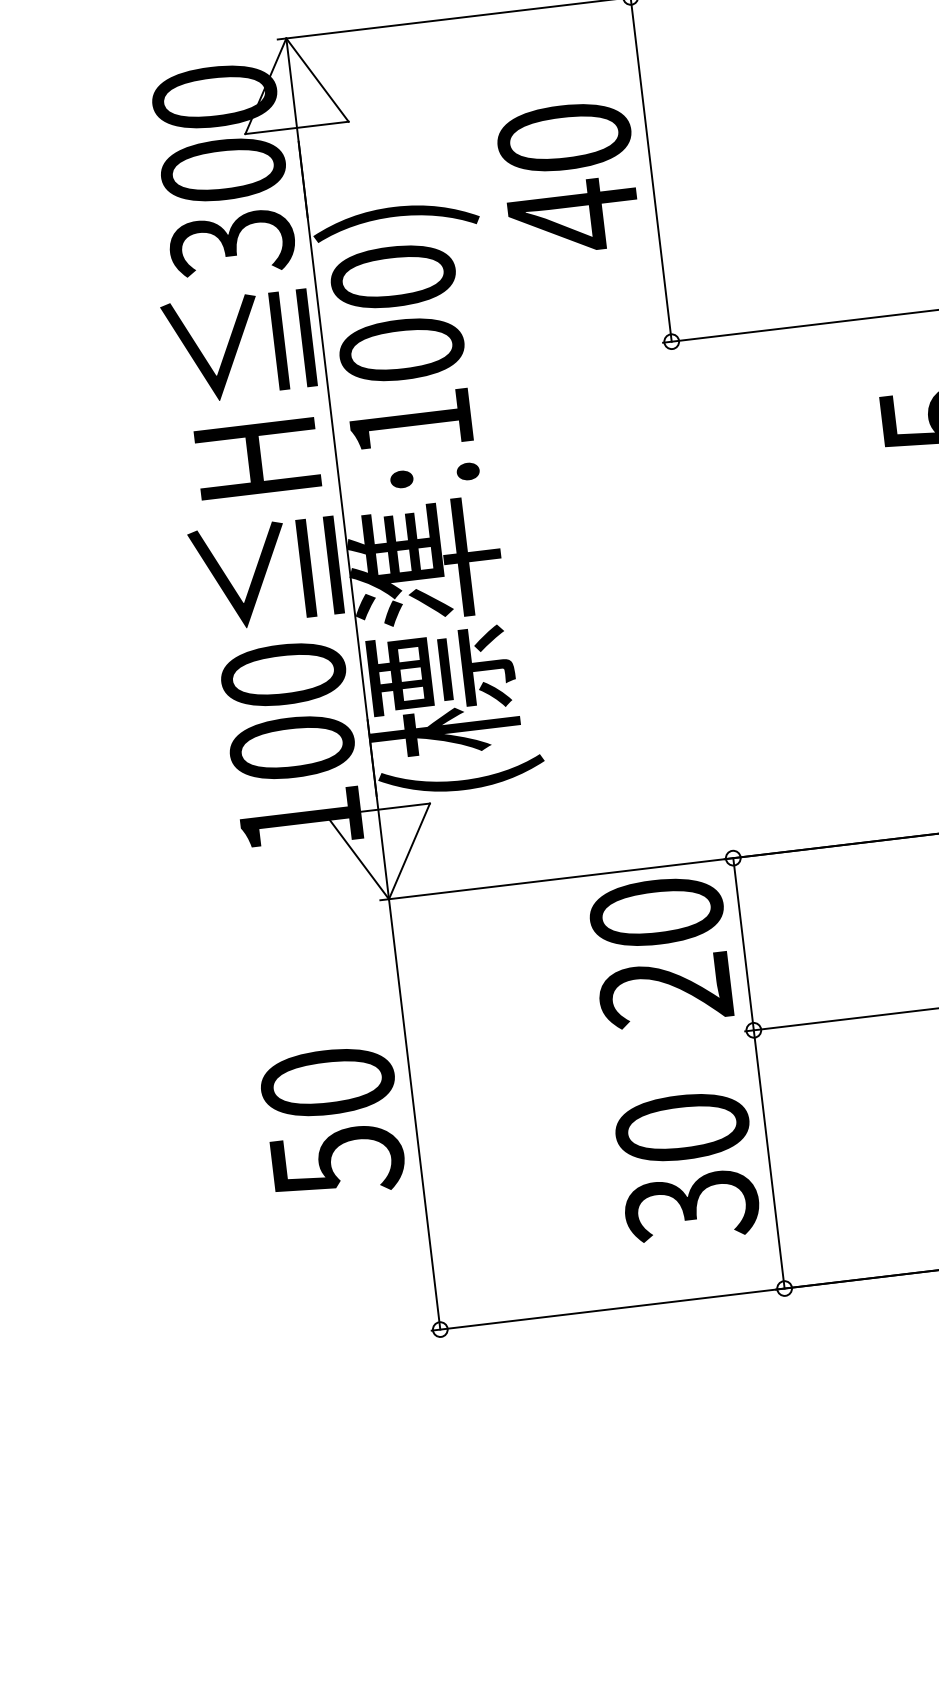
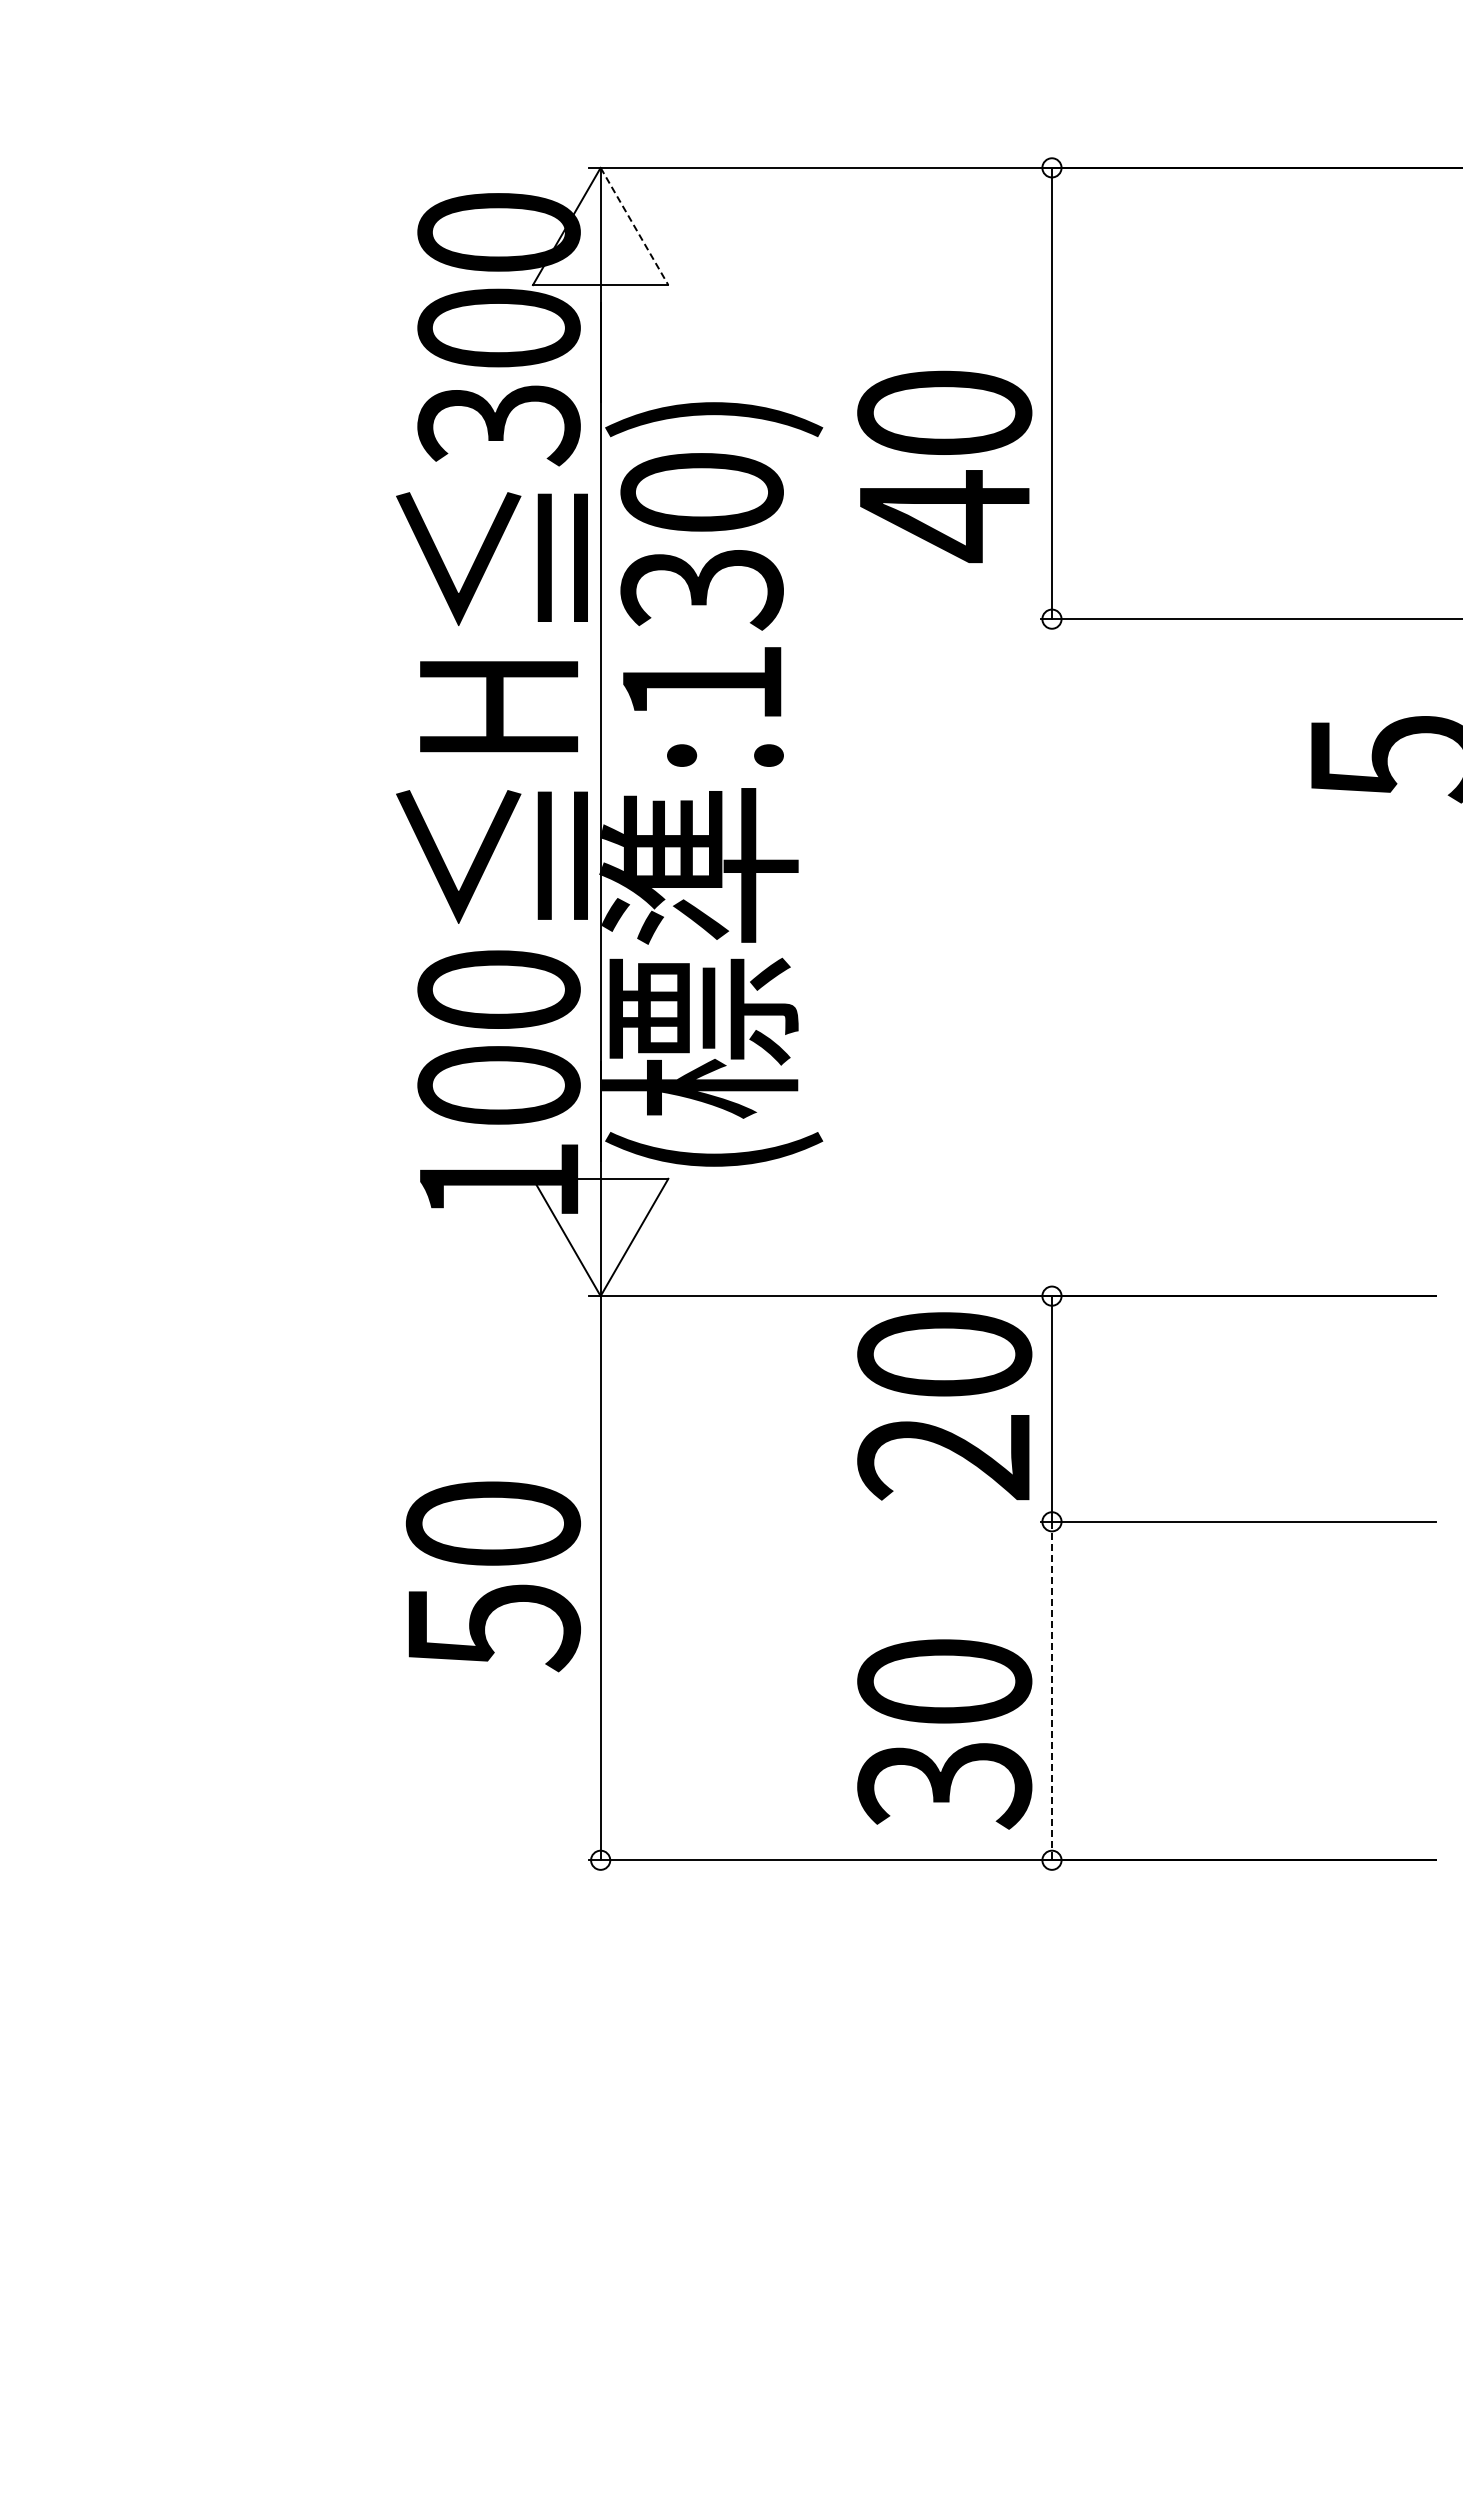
line: (317, 80) -> (634, 226), solid -> dashed
text: (569, 178) -> (944, 466), moved
text: (401, 350) -> (701, 589), :100) -> :130)
line: (768, 1159) -> (1051, 1691), solid -> dashed
text: (687, 1168) -> (944, 1734), moved

